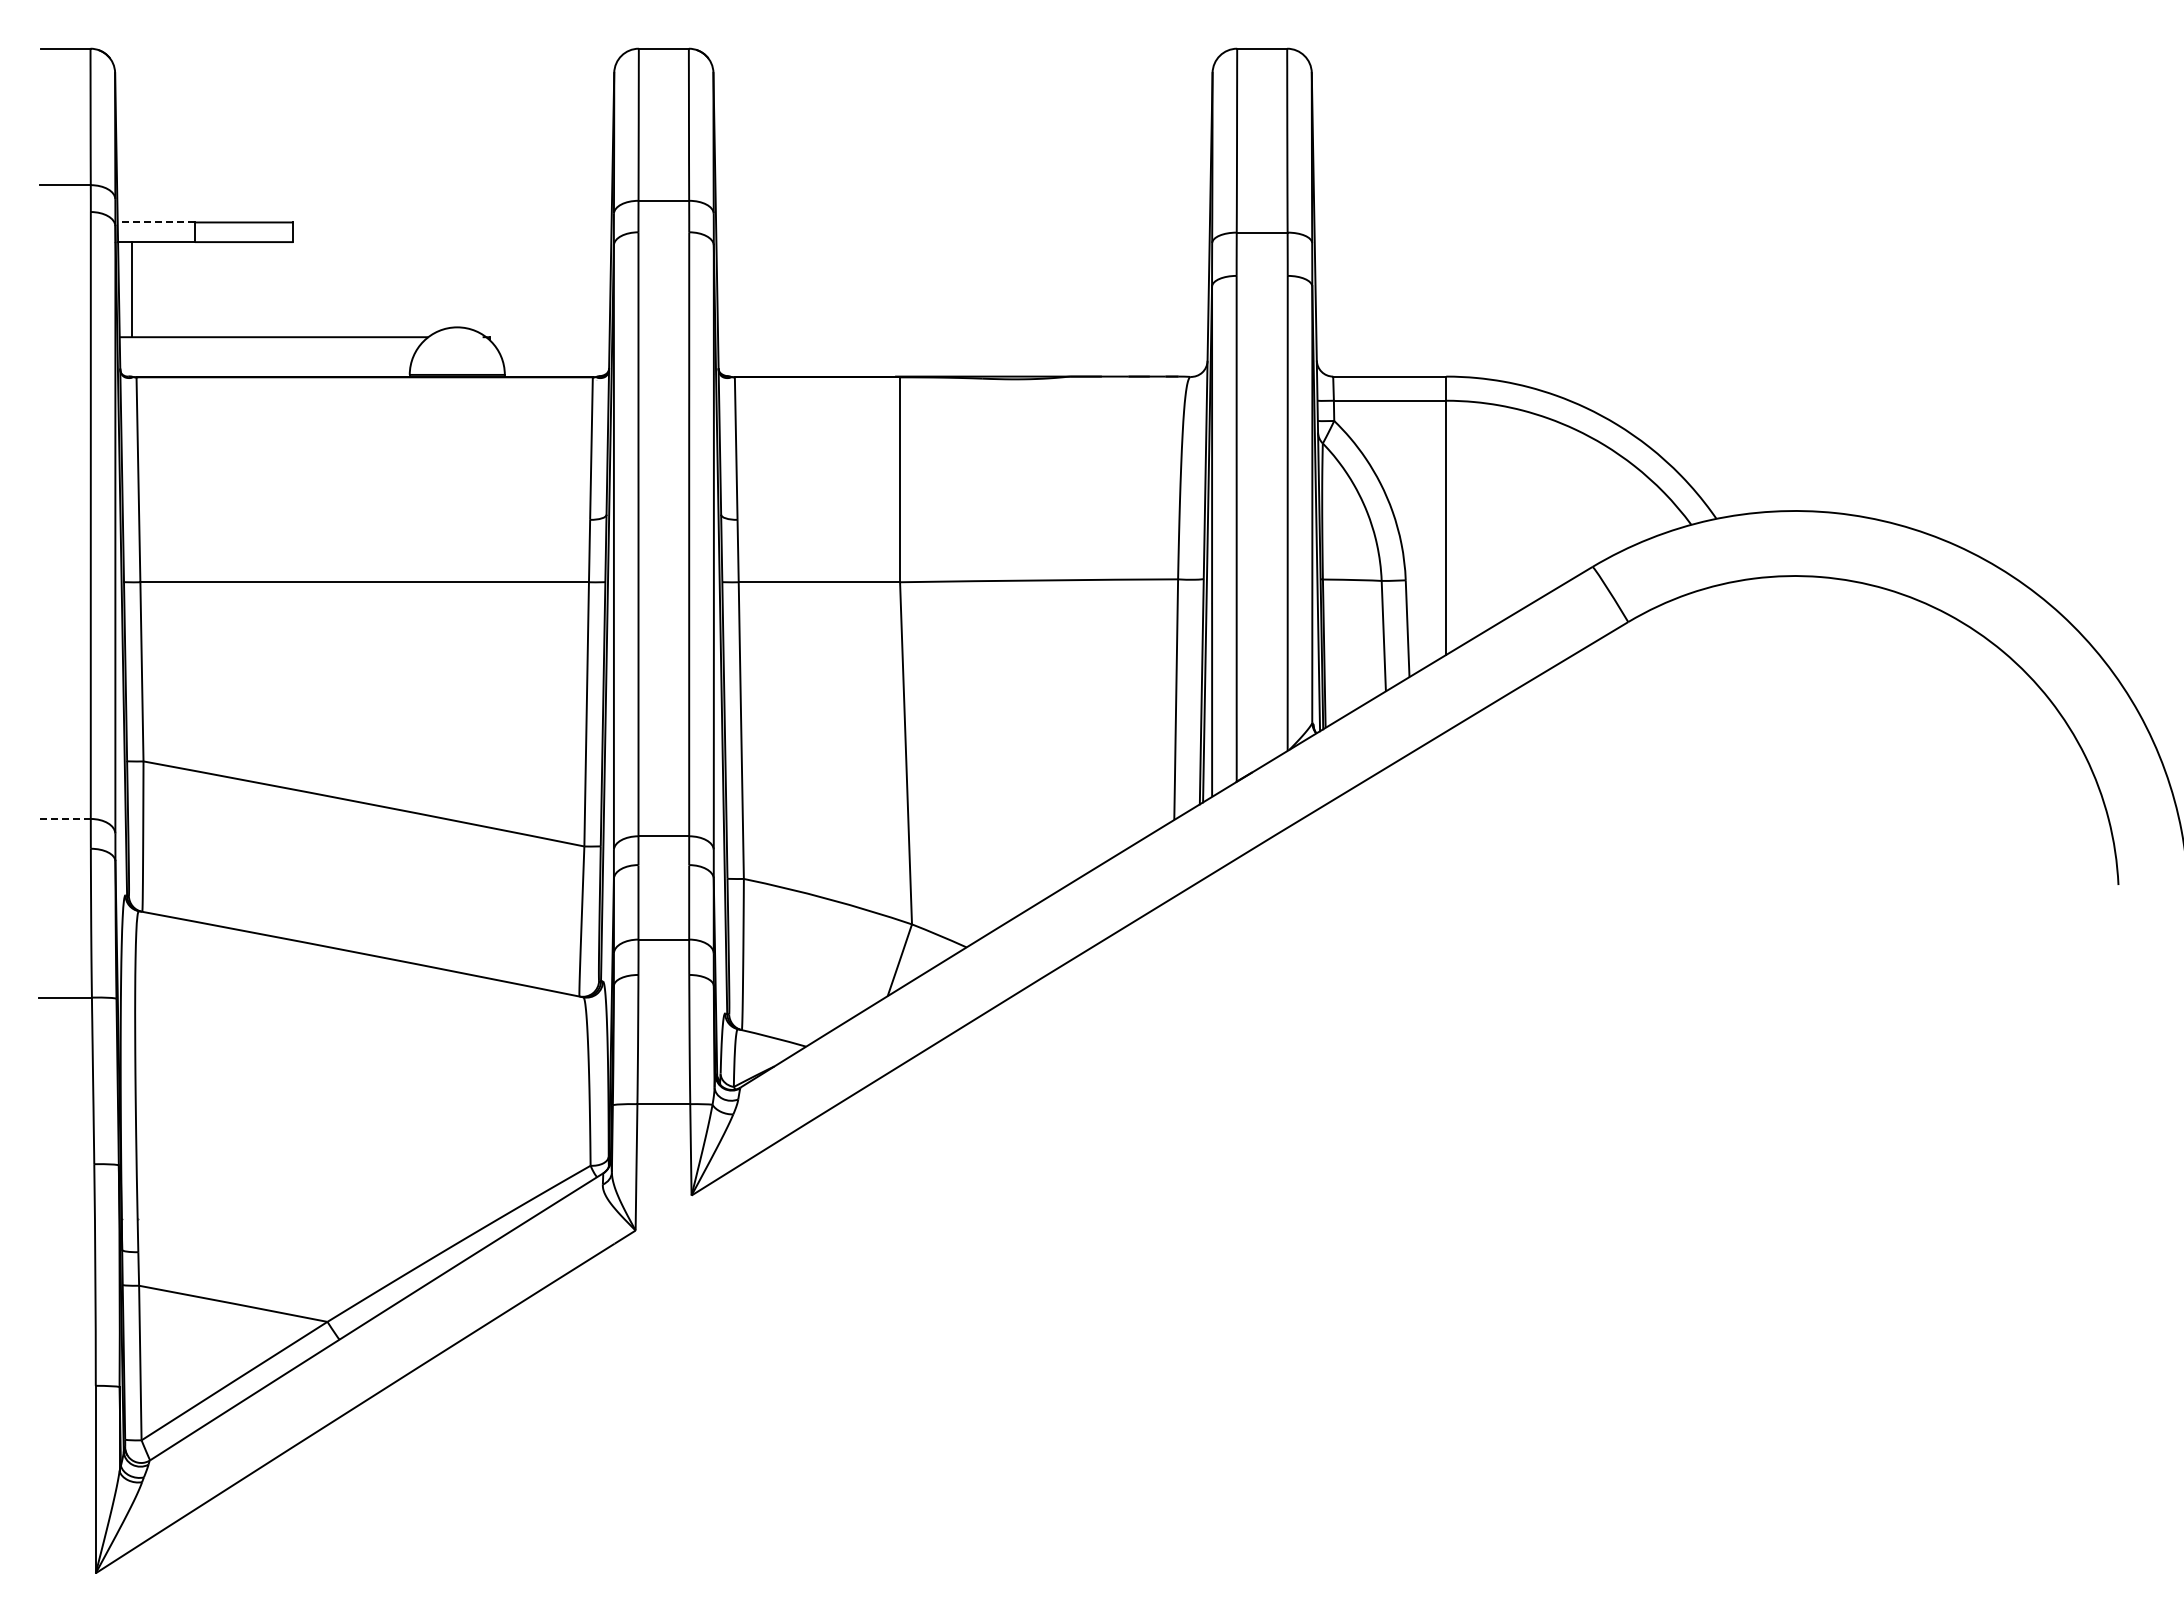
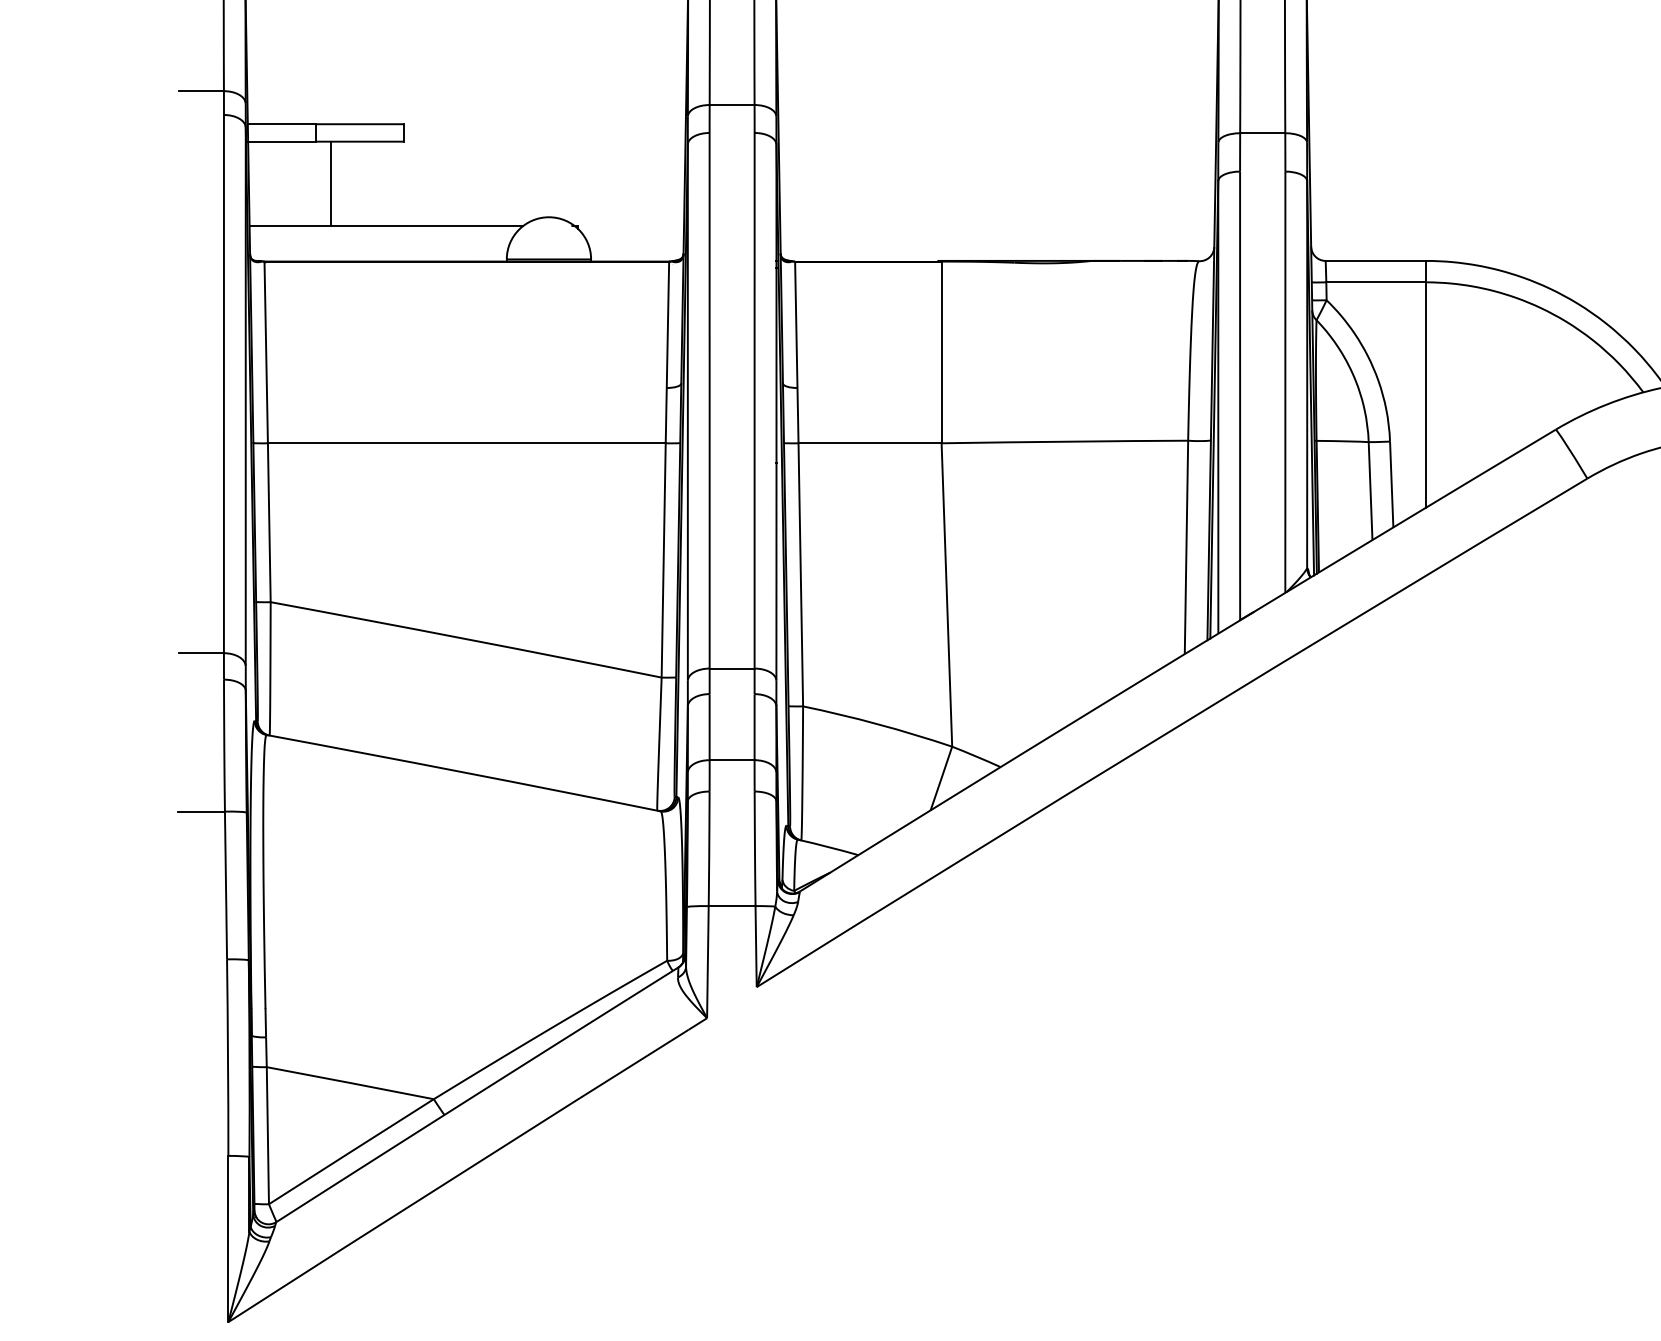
line: (156, 222) -> (282, 124), dashed -> solid
line: (132, 289) -> (330, 183), moved
line: (65, 818) -> (201, 652), dashed -> solid

